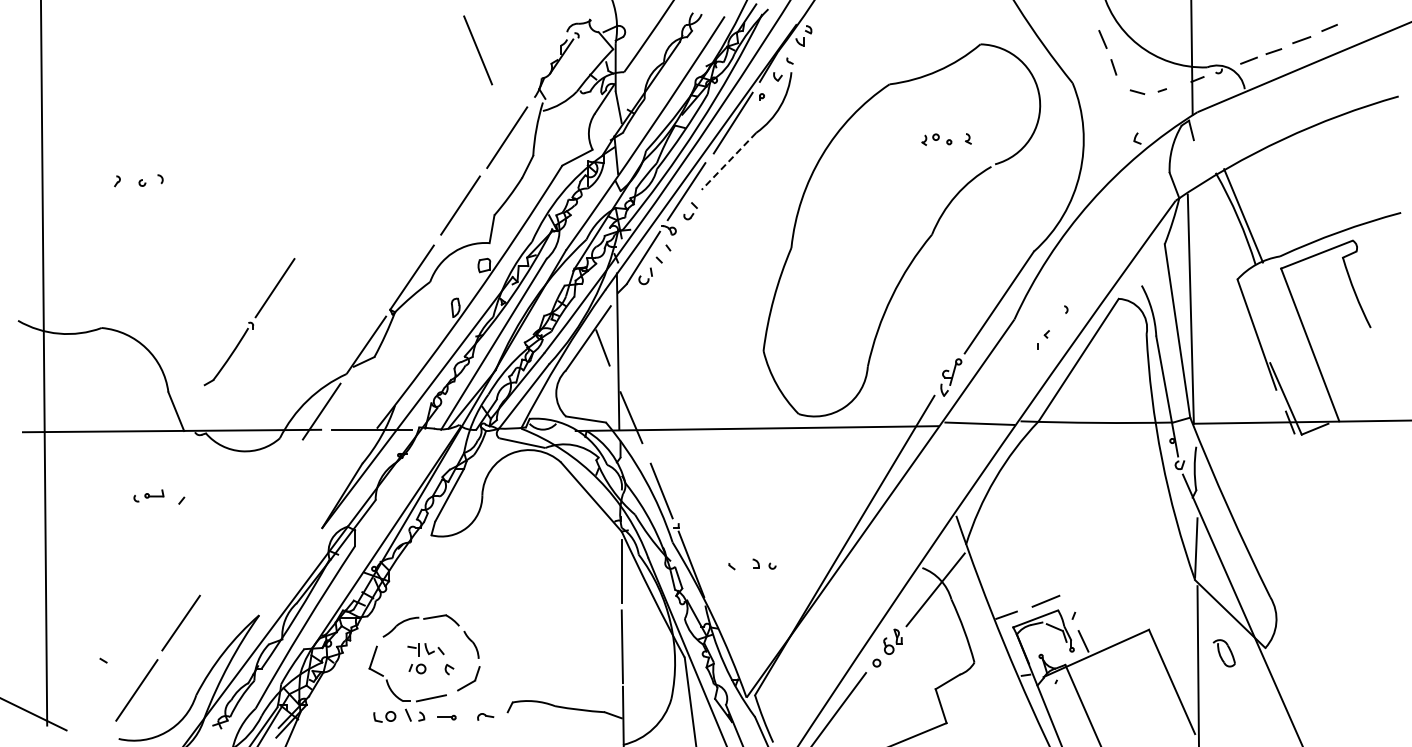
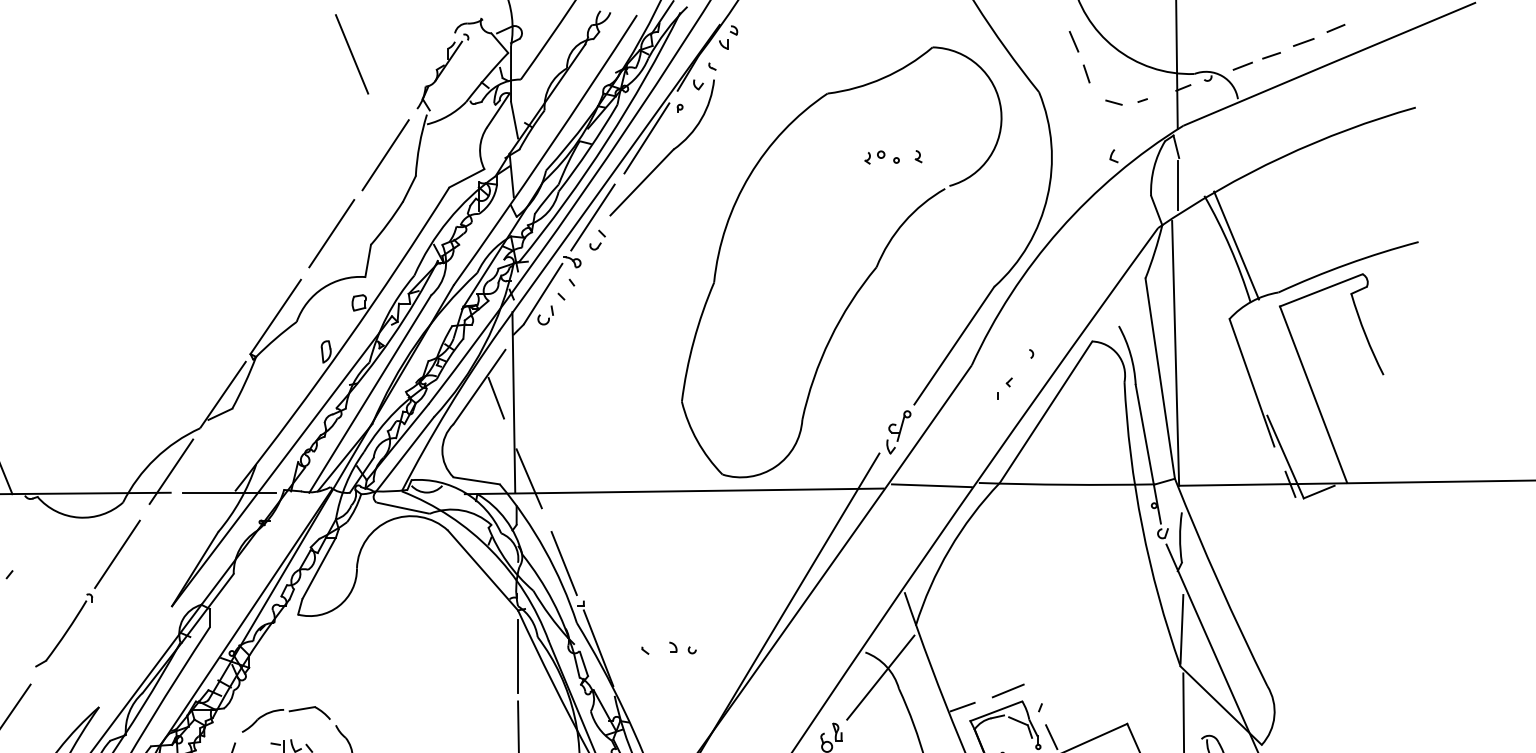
line: (728, 161) -> (641, 182), dashed -> solid
line: (1192, 163) -> (1177, 185), added
part: (249, 322) -> (87, 594), moved

